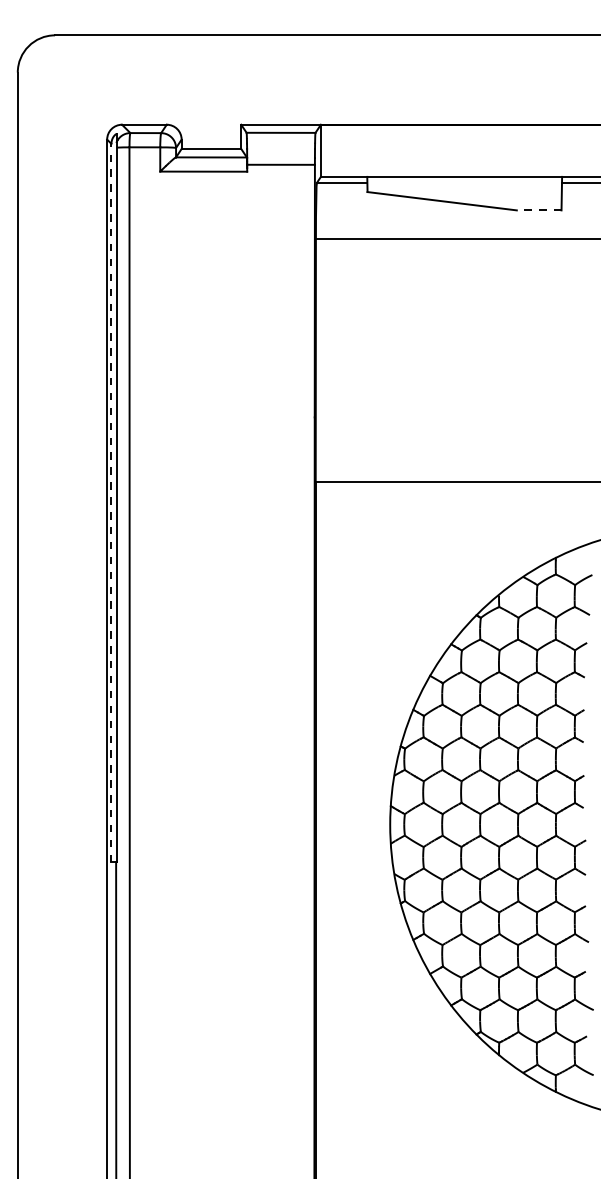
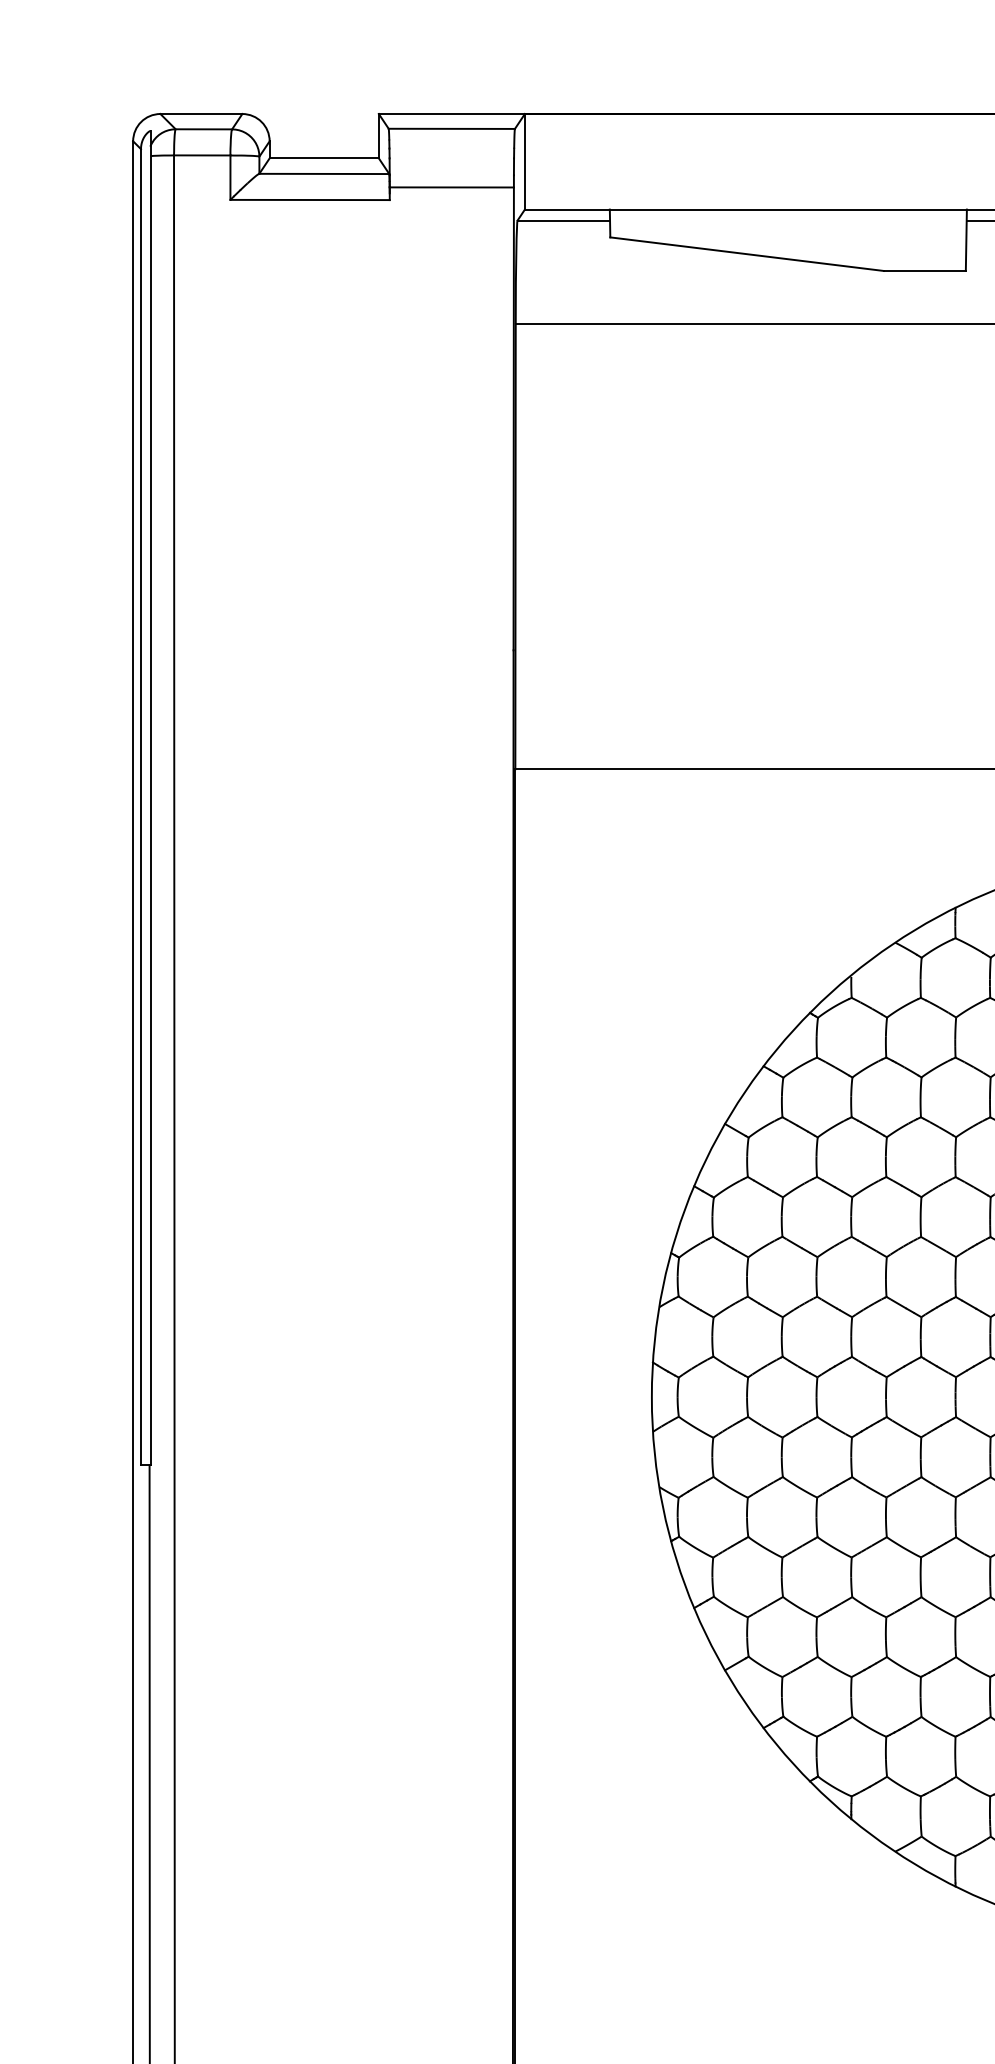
line: (538, 210) -> (923, 271), dashed -> solid
line: (111, 502) -> (141, 806), dashed -> solid

